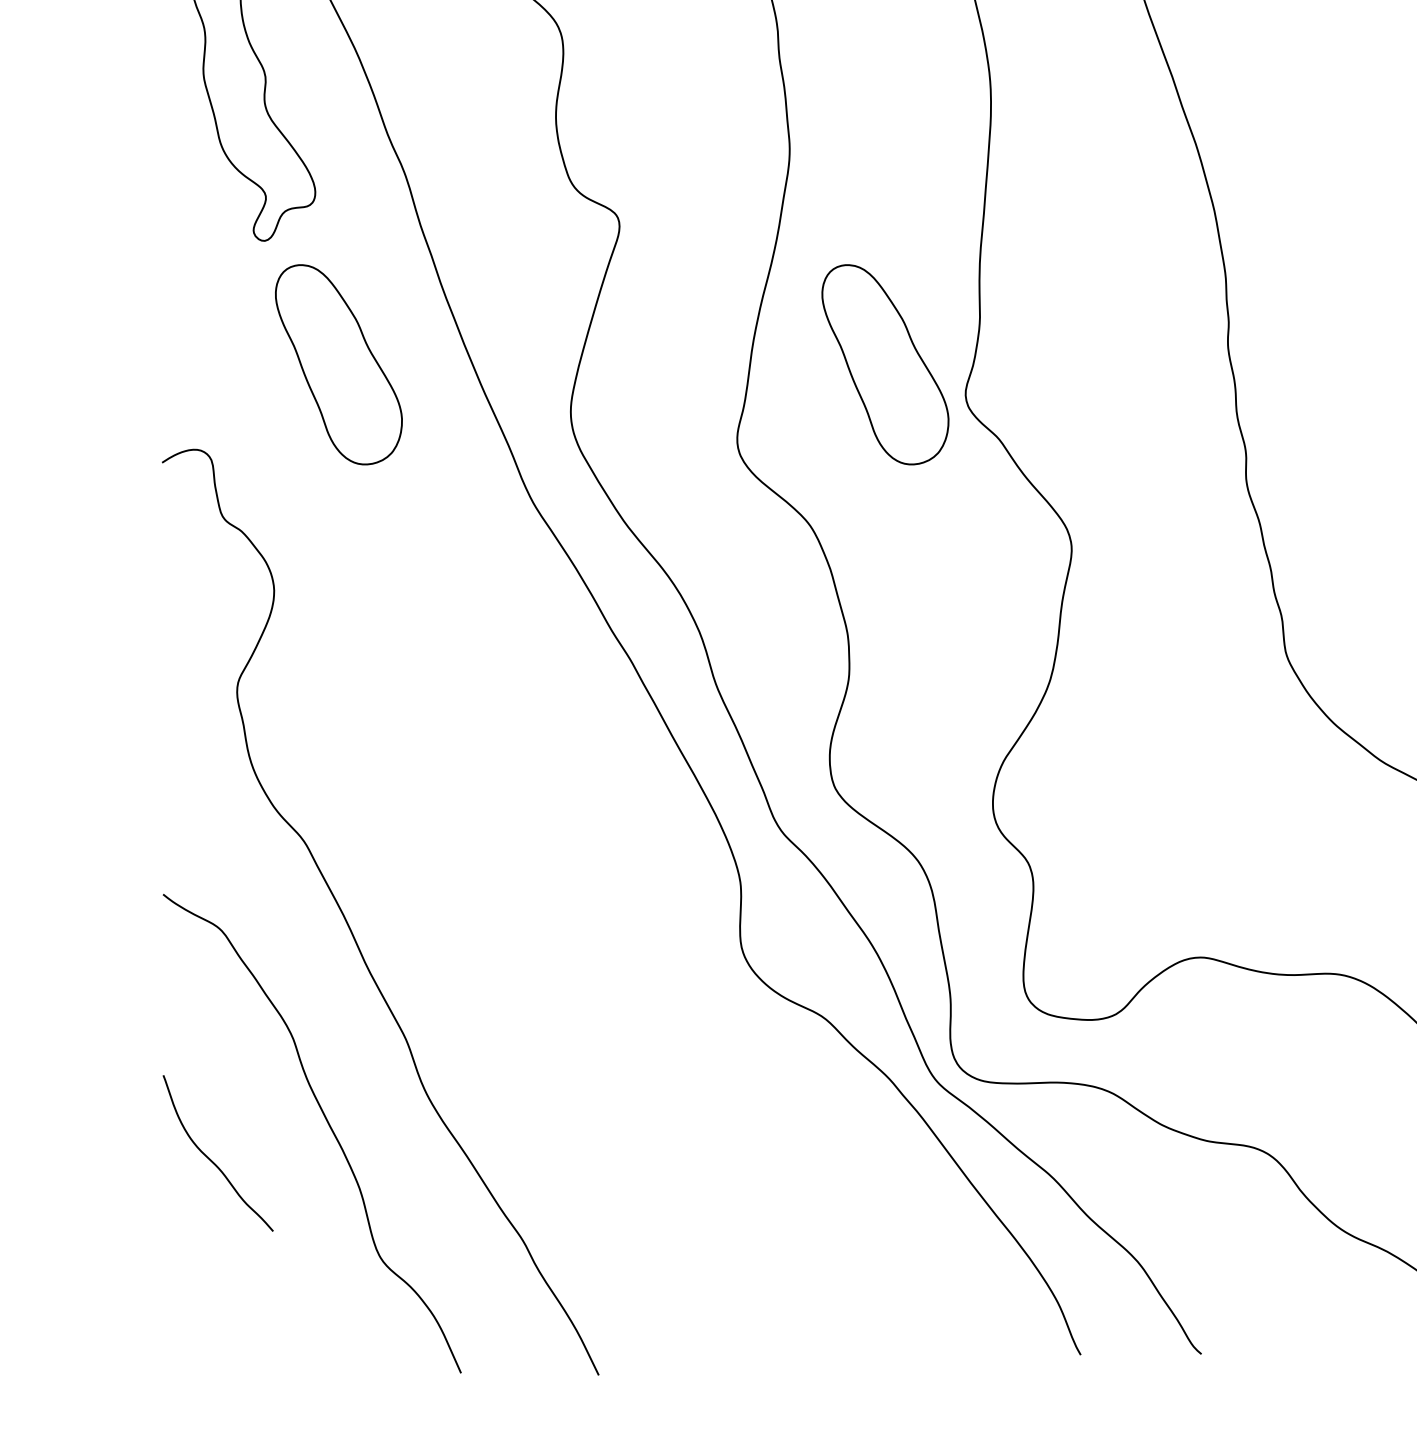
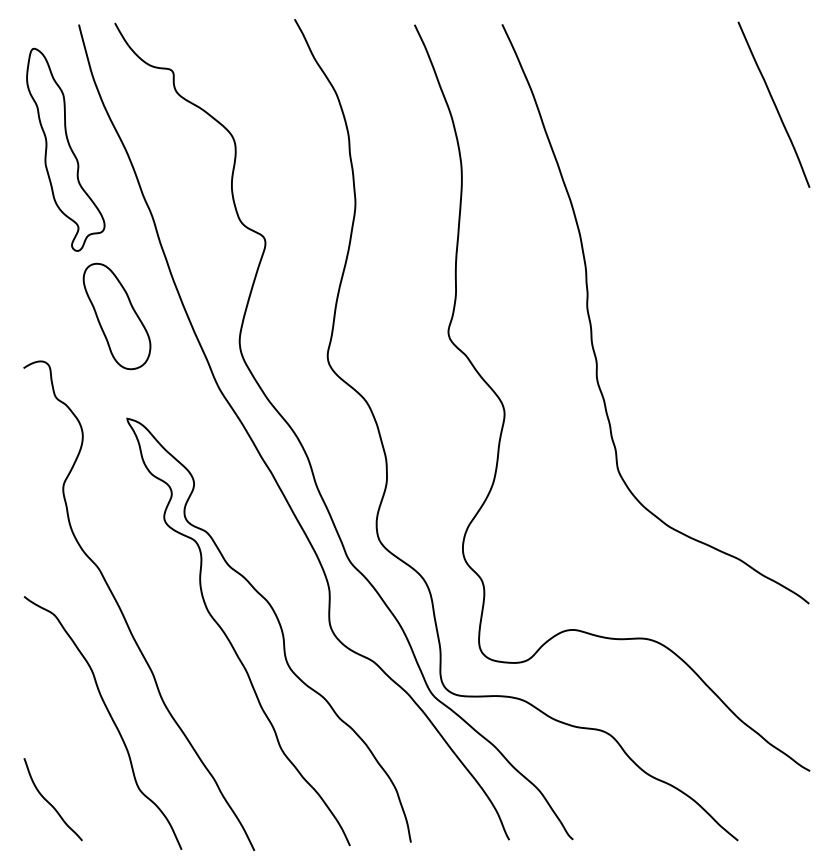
part: (884, 364) -> (405, 316), removed
curve: (646, 951) -> (279, 626), added
curve: (211, 1159) -> (49, 802), moved

